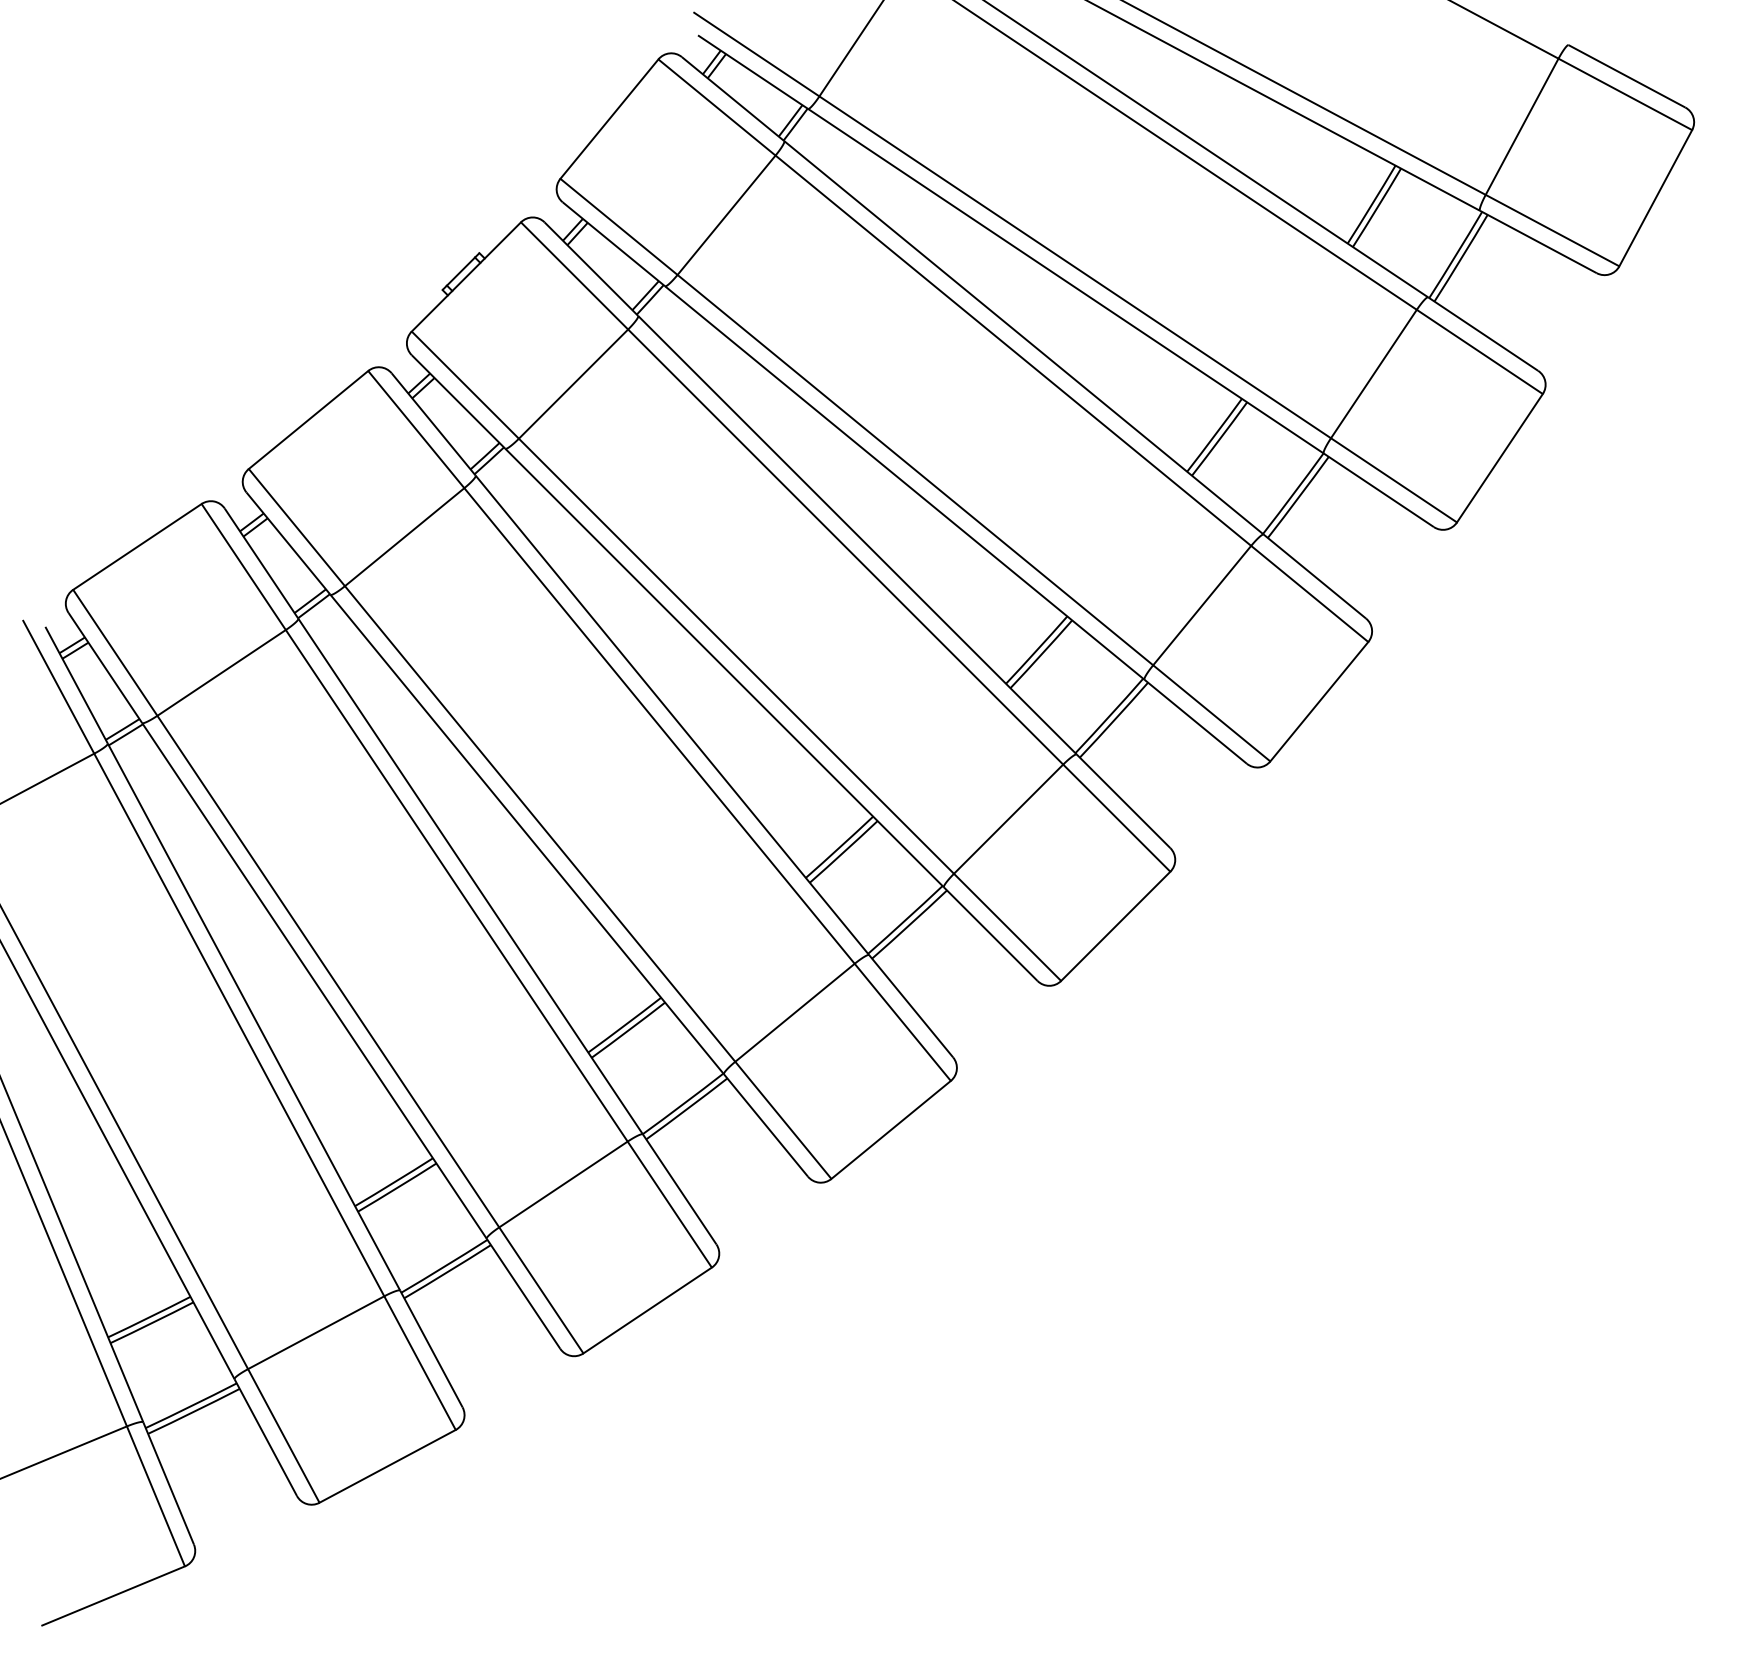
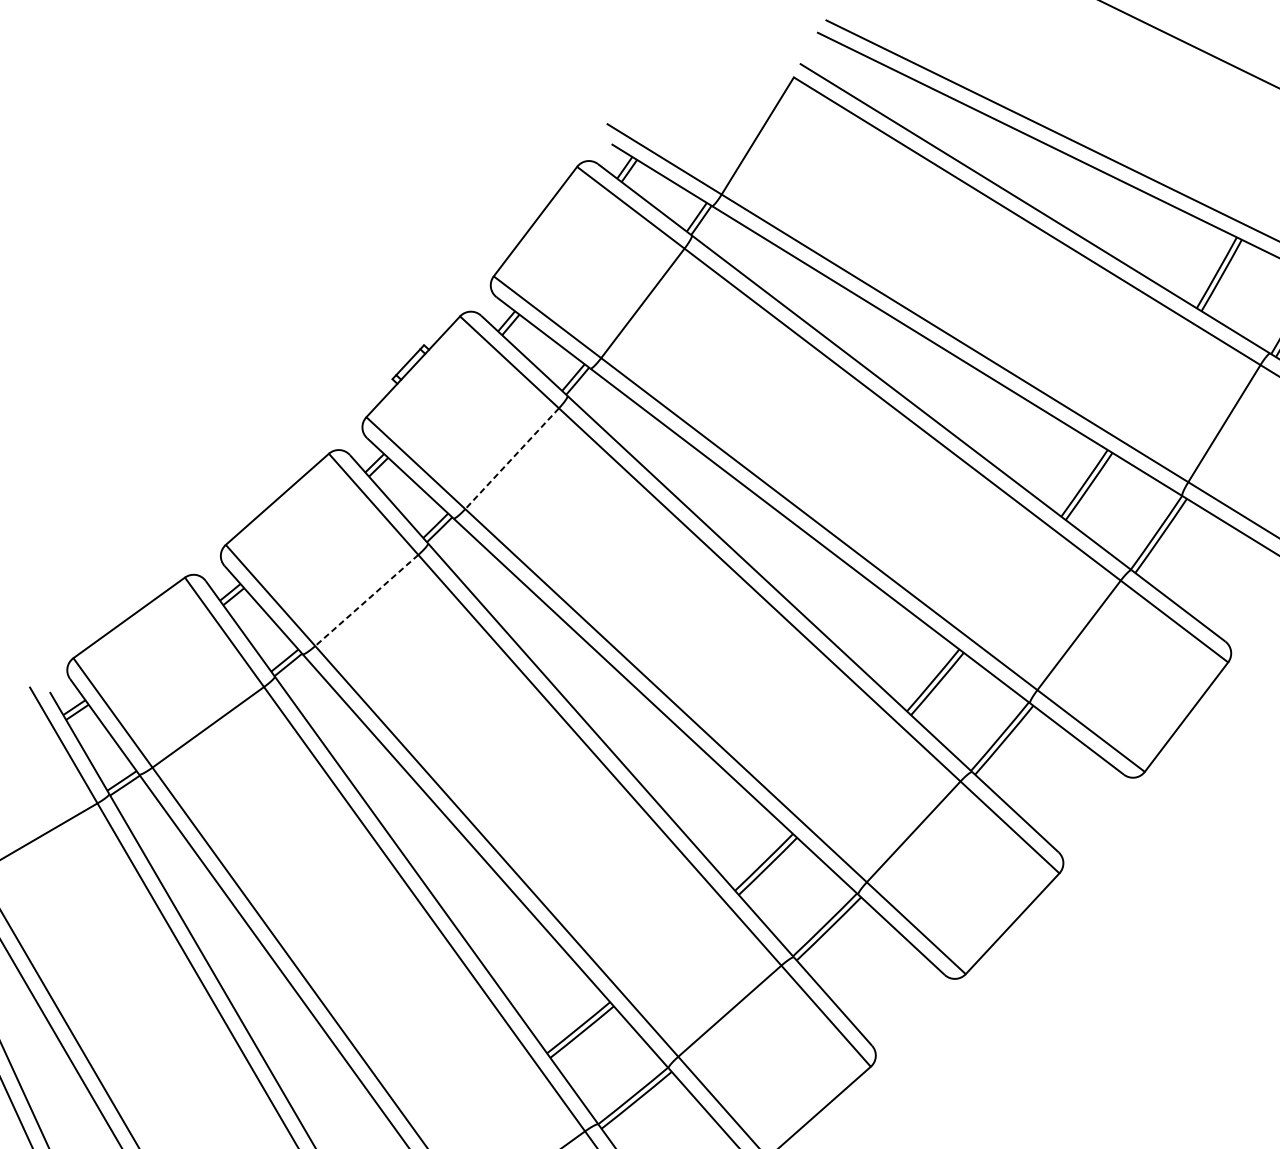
line: (573, 384) -> (512, 459), solid -> dashed
line: (404, 537) -> (366, 600), solid -> dashed

